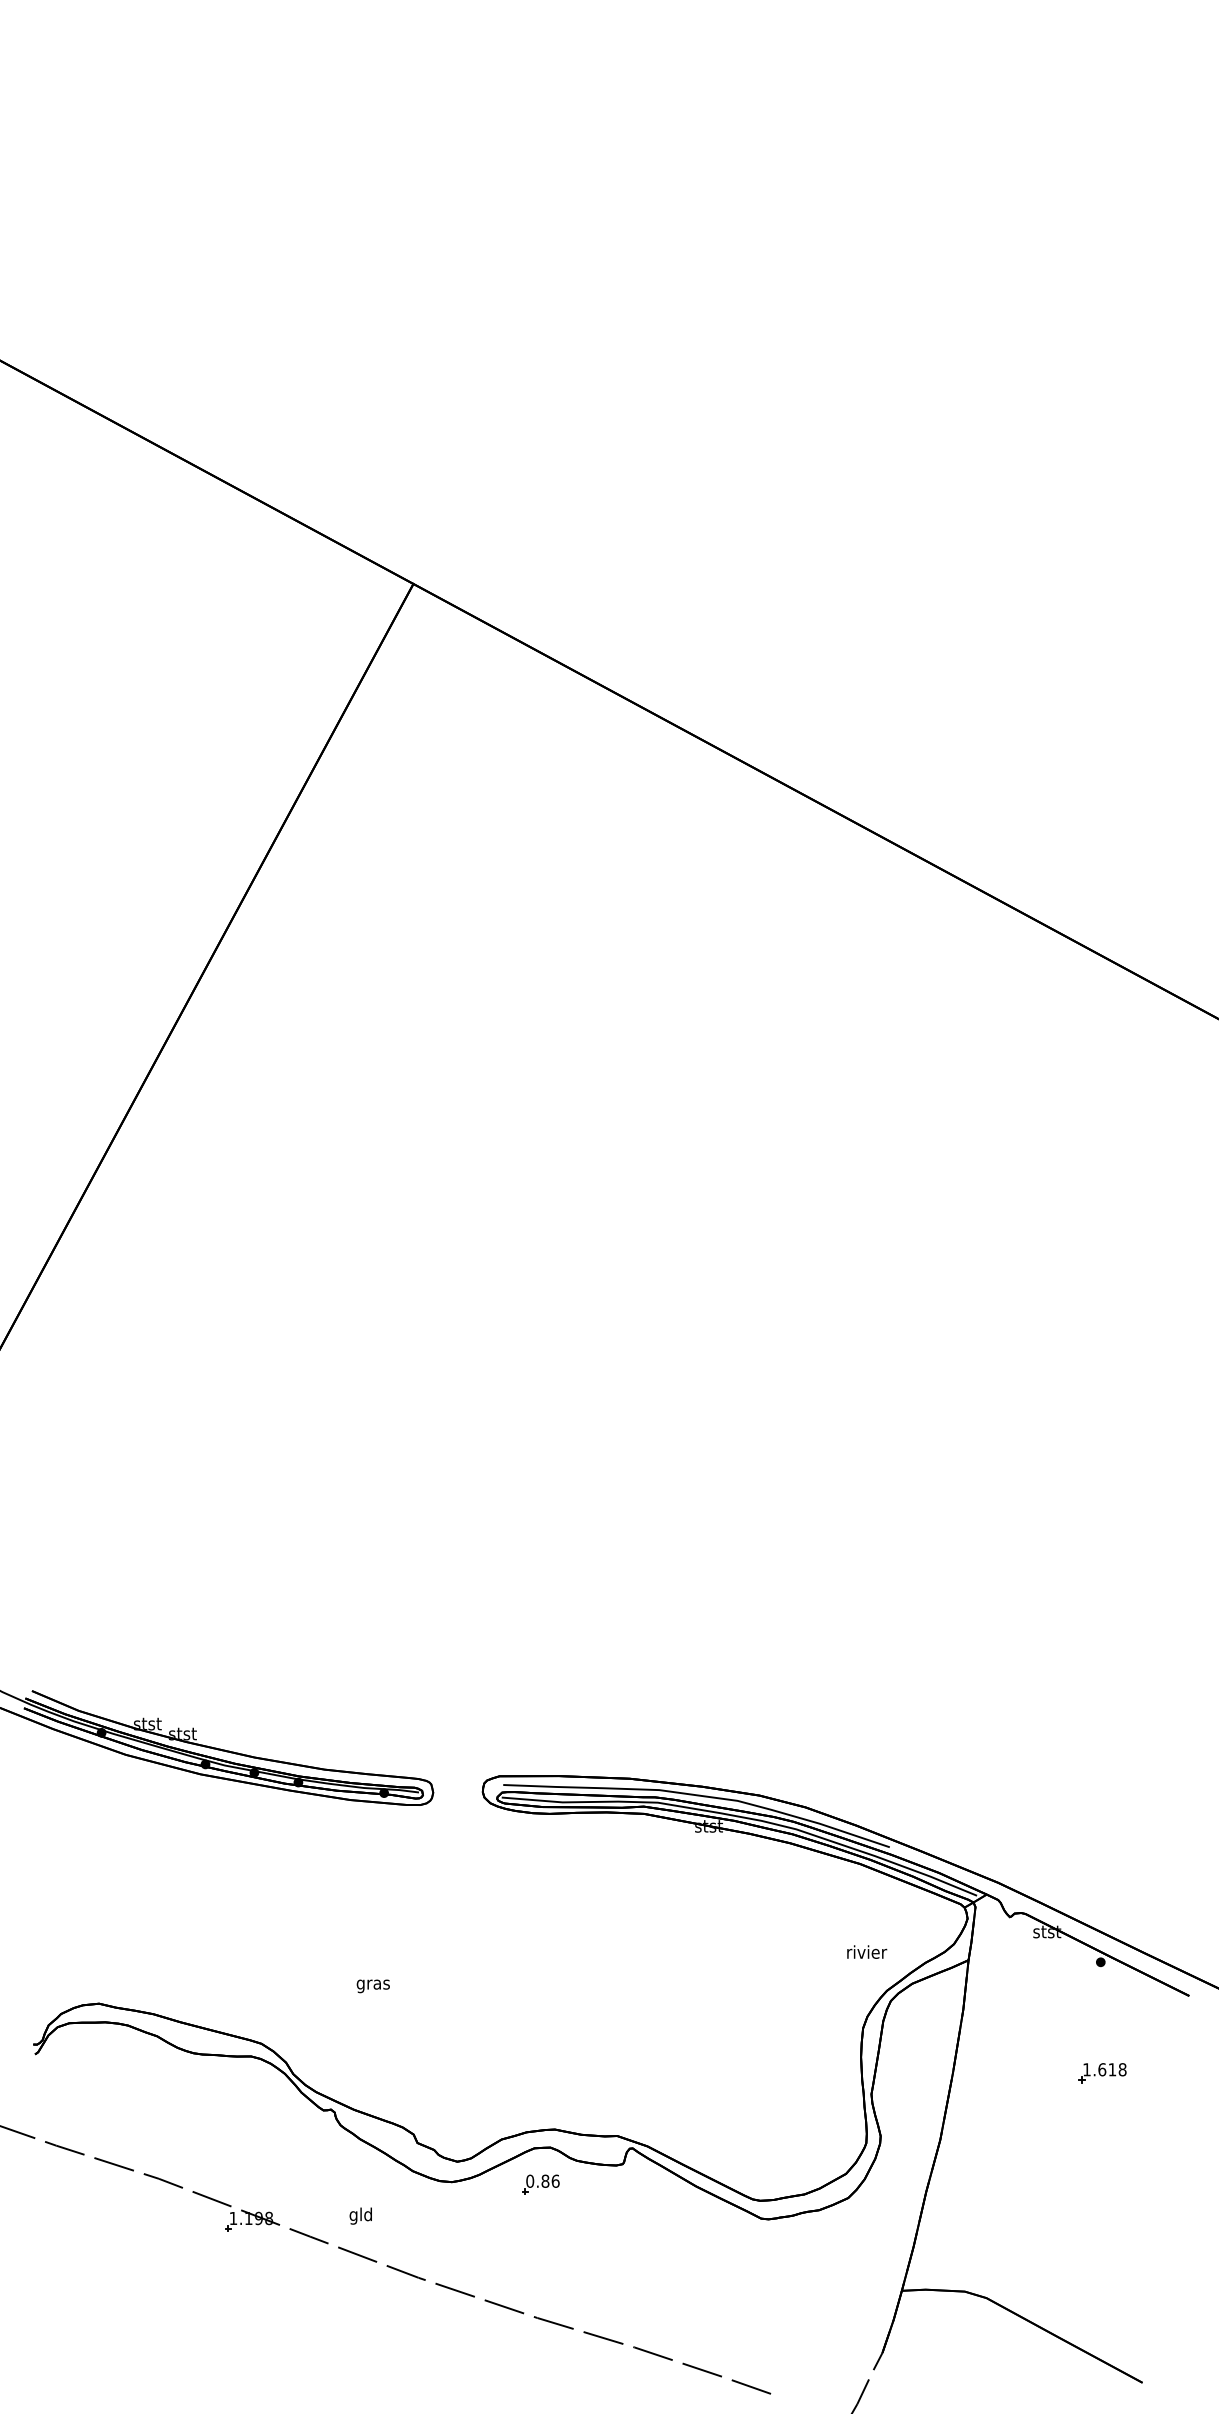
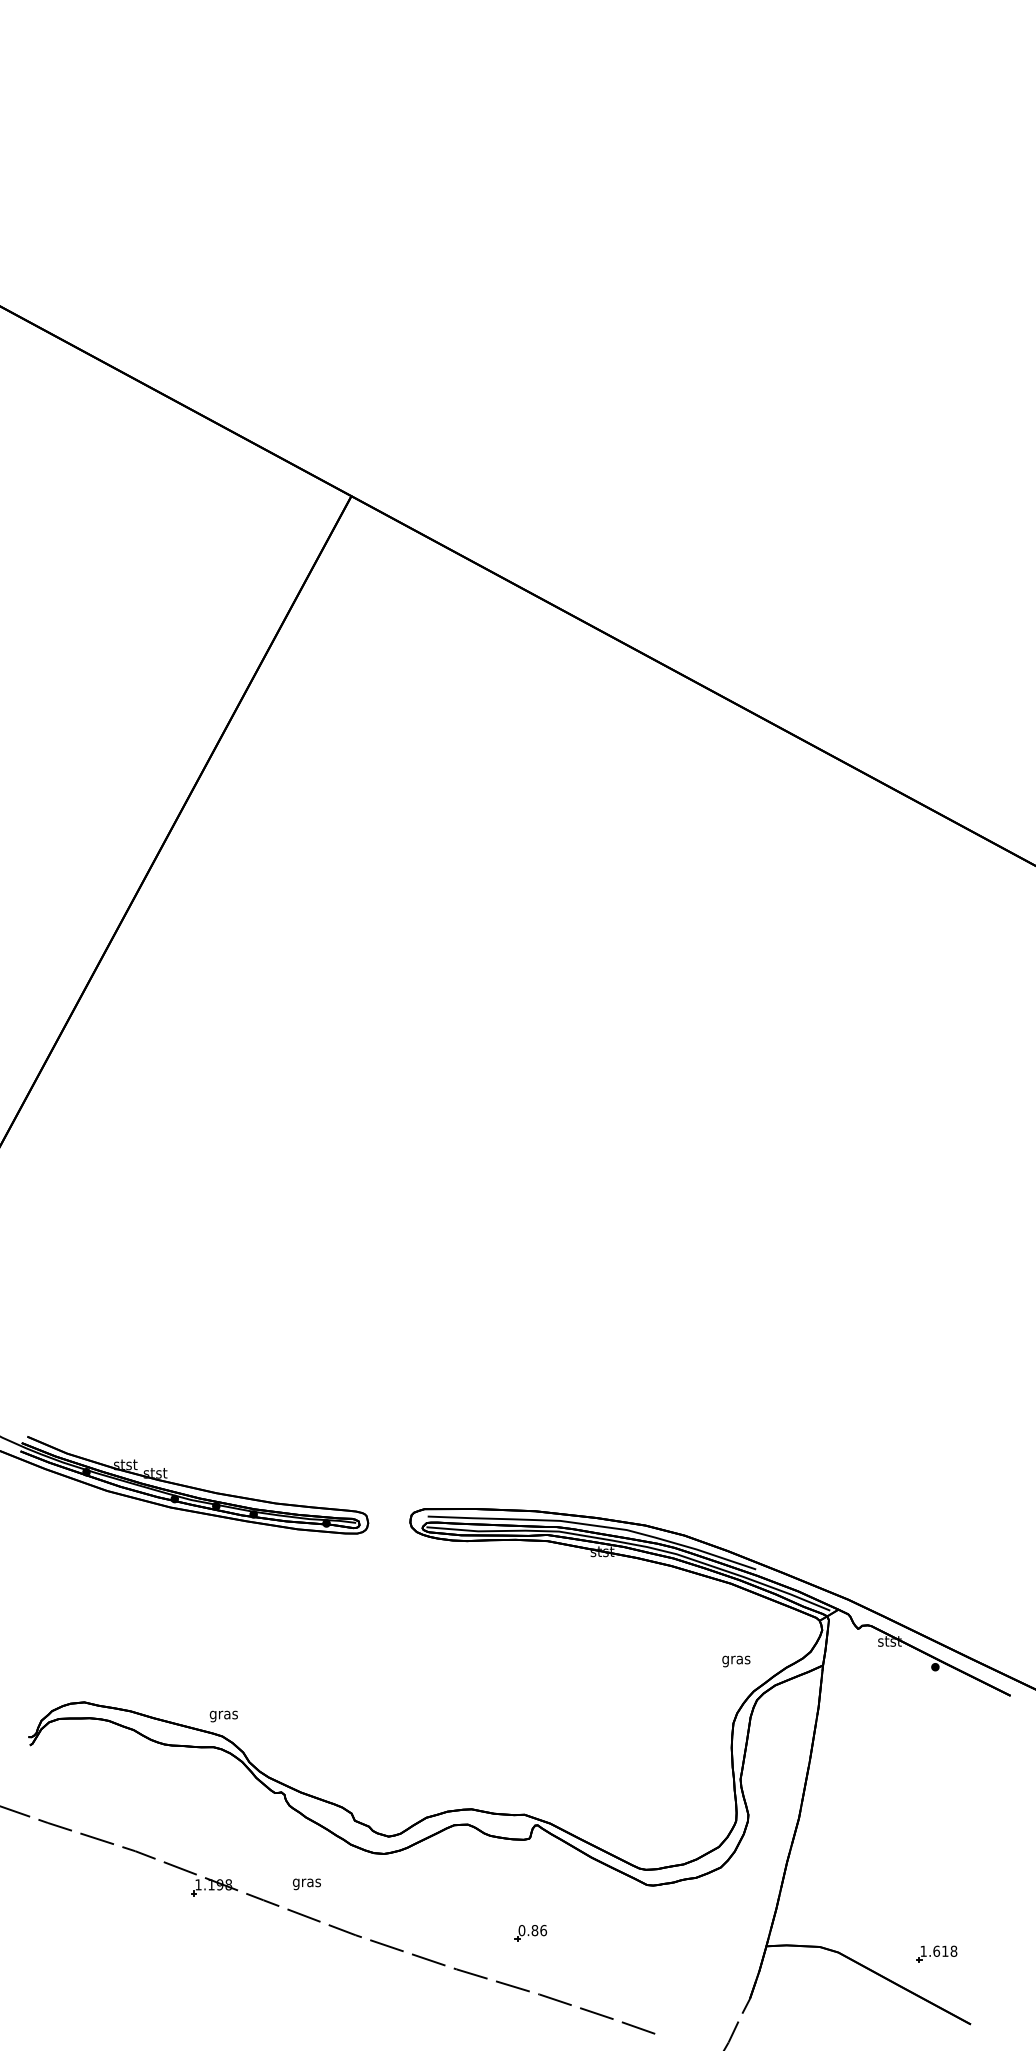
text: (867, 1953) -> (737, 1659), rivier -> gras
text: (372, 1986) -> (223, 1716), moved
part: (1102, 2073) -> (936, 1954), moved
part: (540, 2184) -> (530, 1933), moved
text: (360, 2215) -> (306, 1882), gld -> gras

